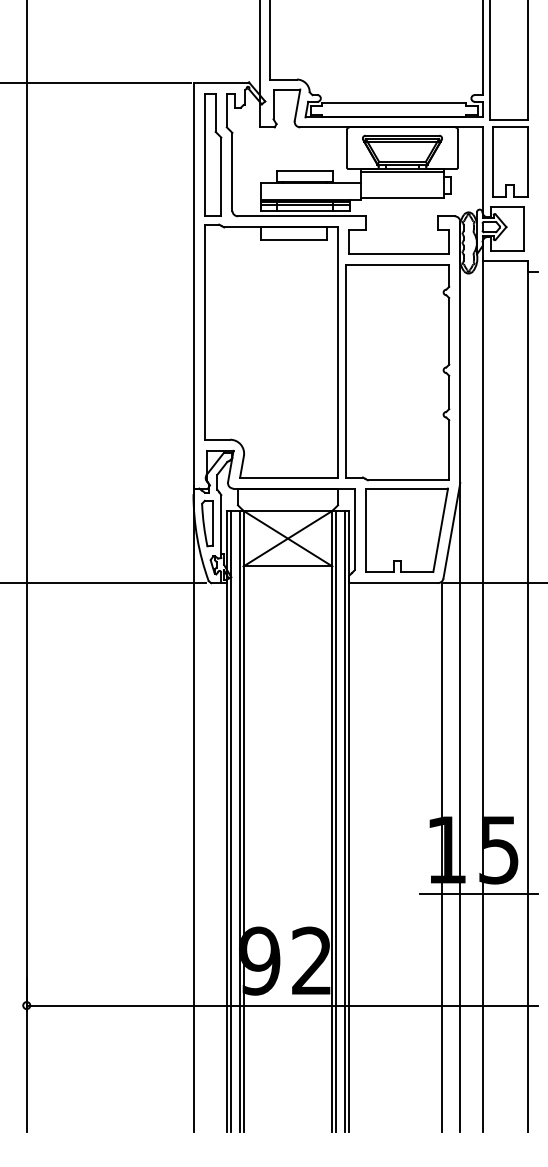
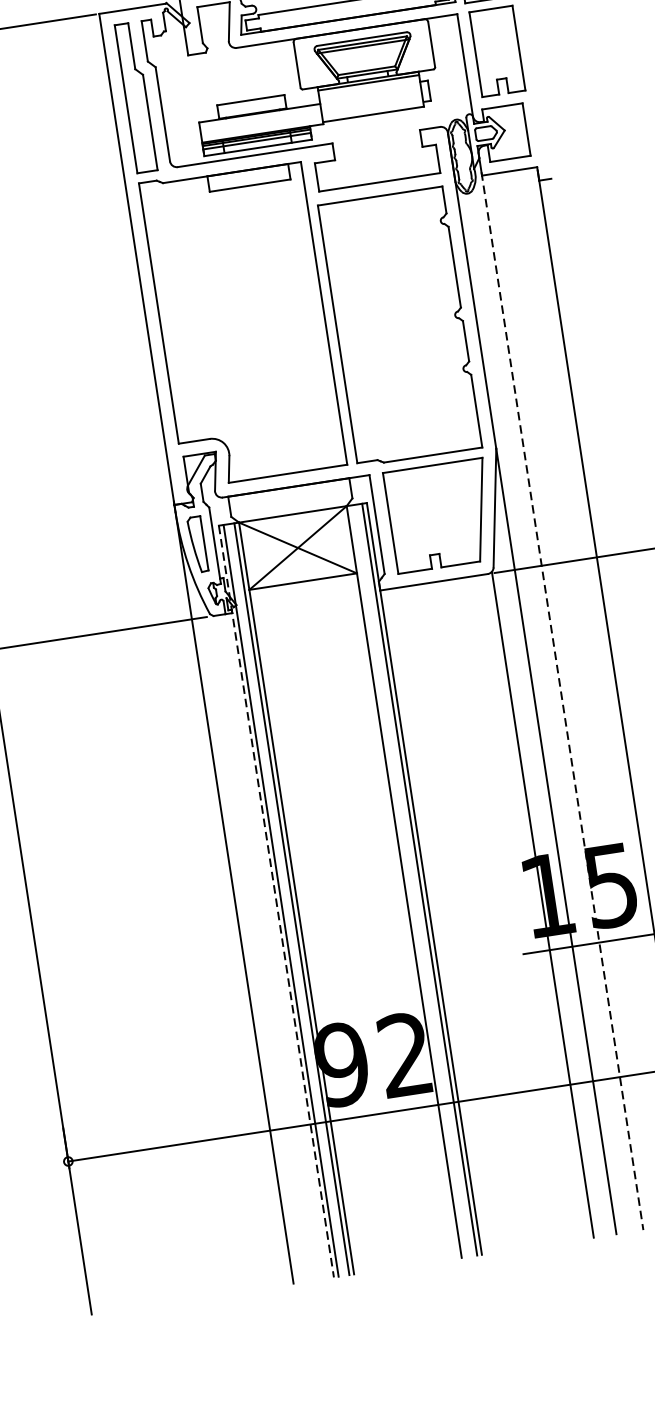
line: (482, 694) -> (562, 700), solid -> dashed
line: (336, 820) -> (408, 880), removed
line: (226, 821) -> (276, 901), solid -> dashed

